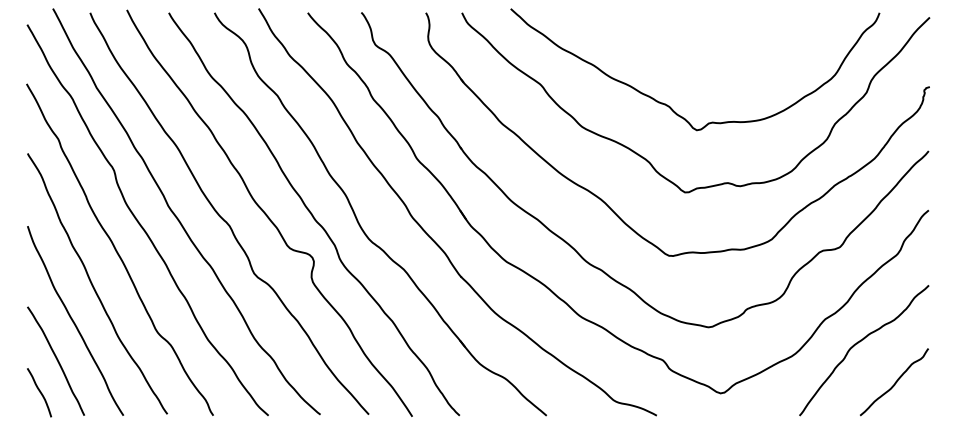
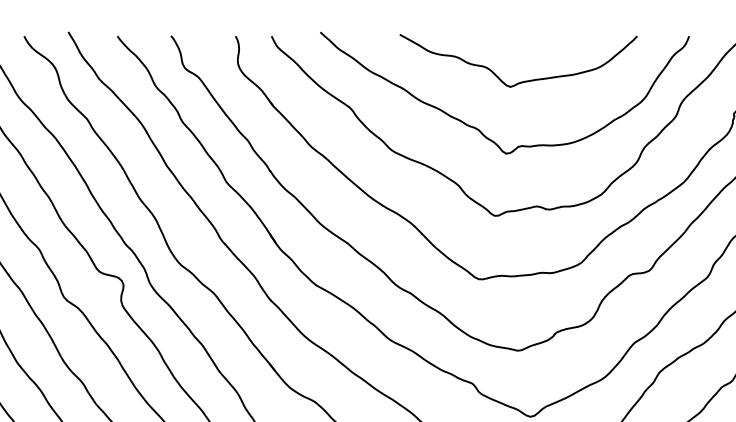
curve: (713, 57) -> (523, 80), added

